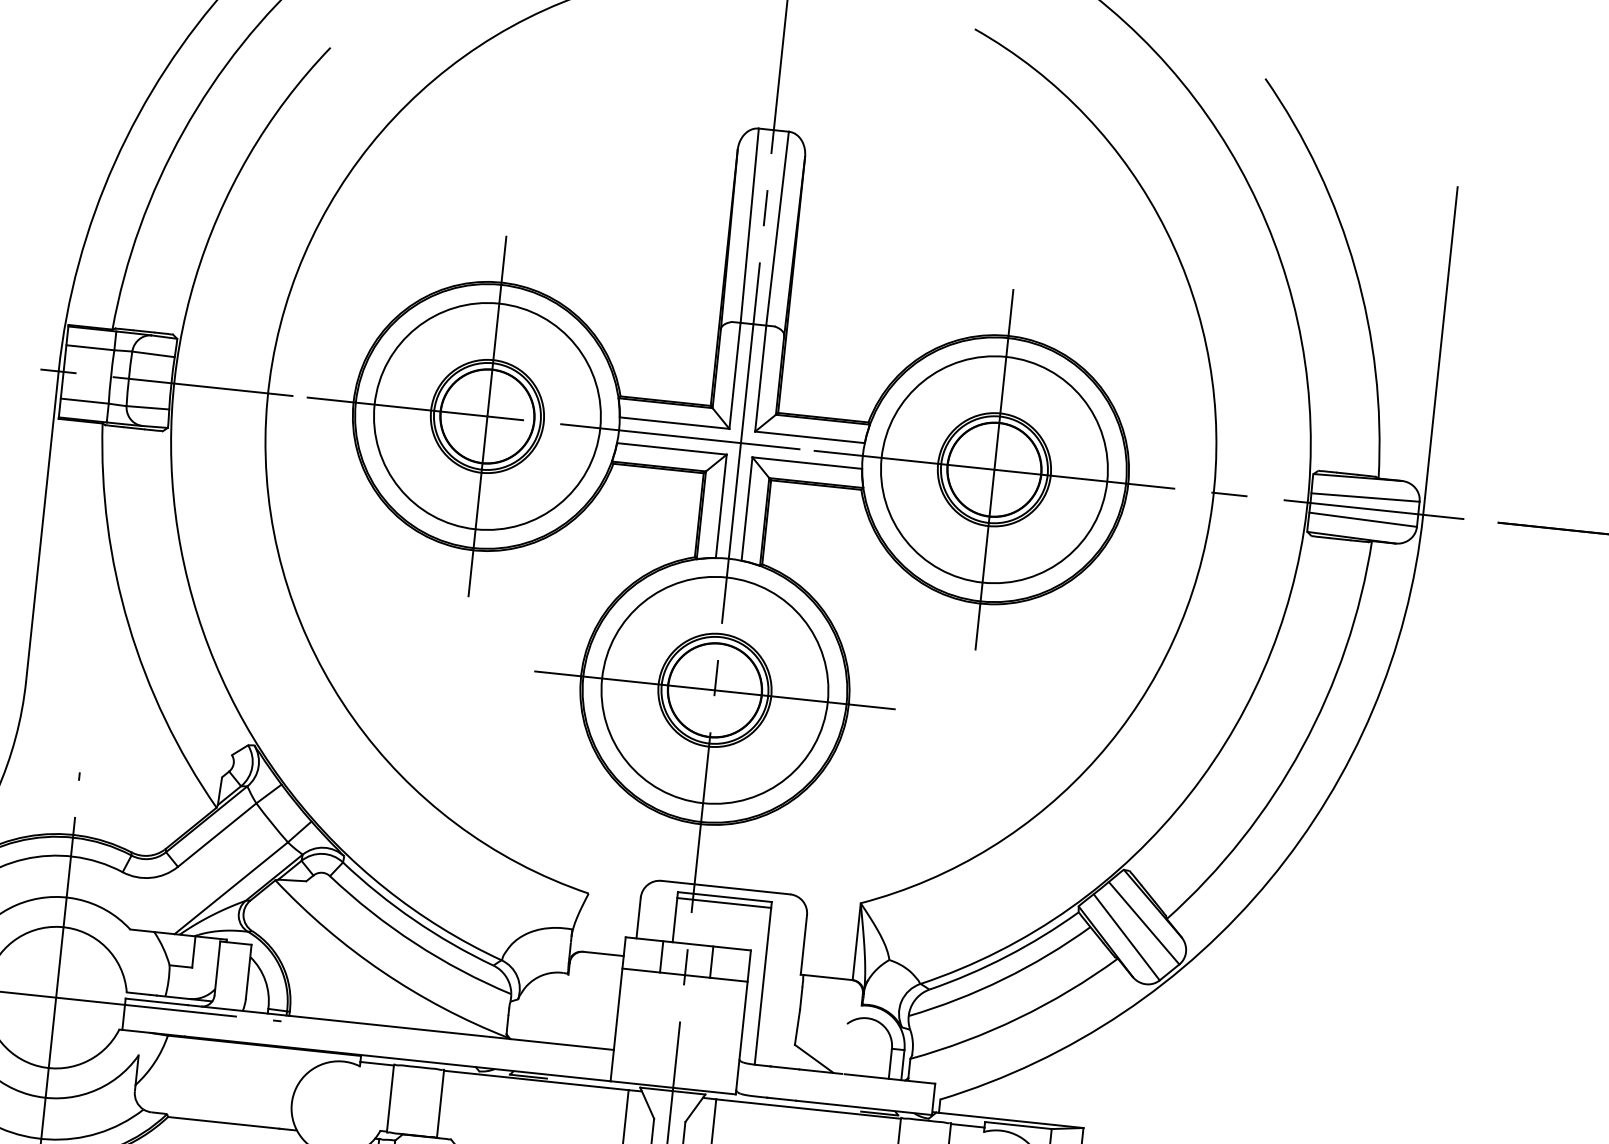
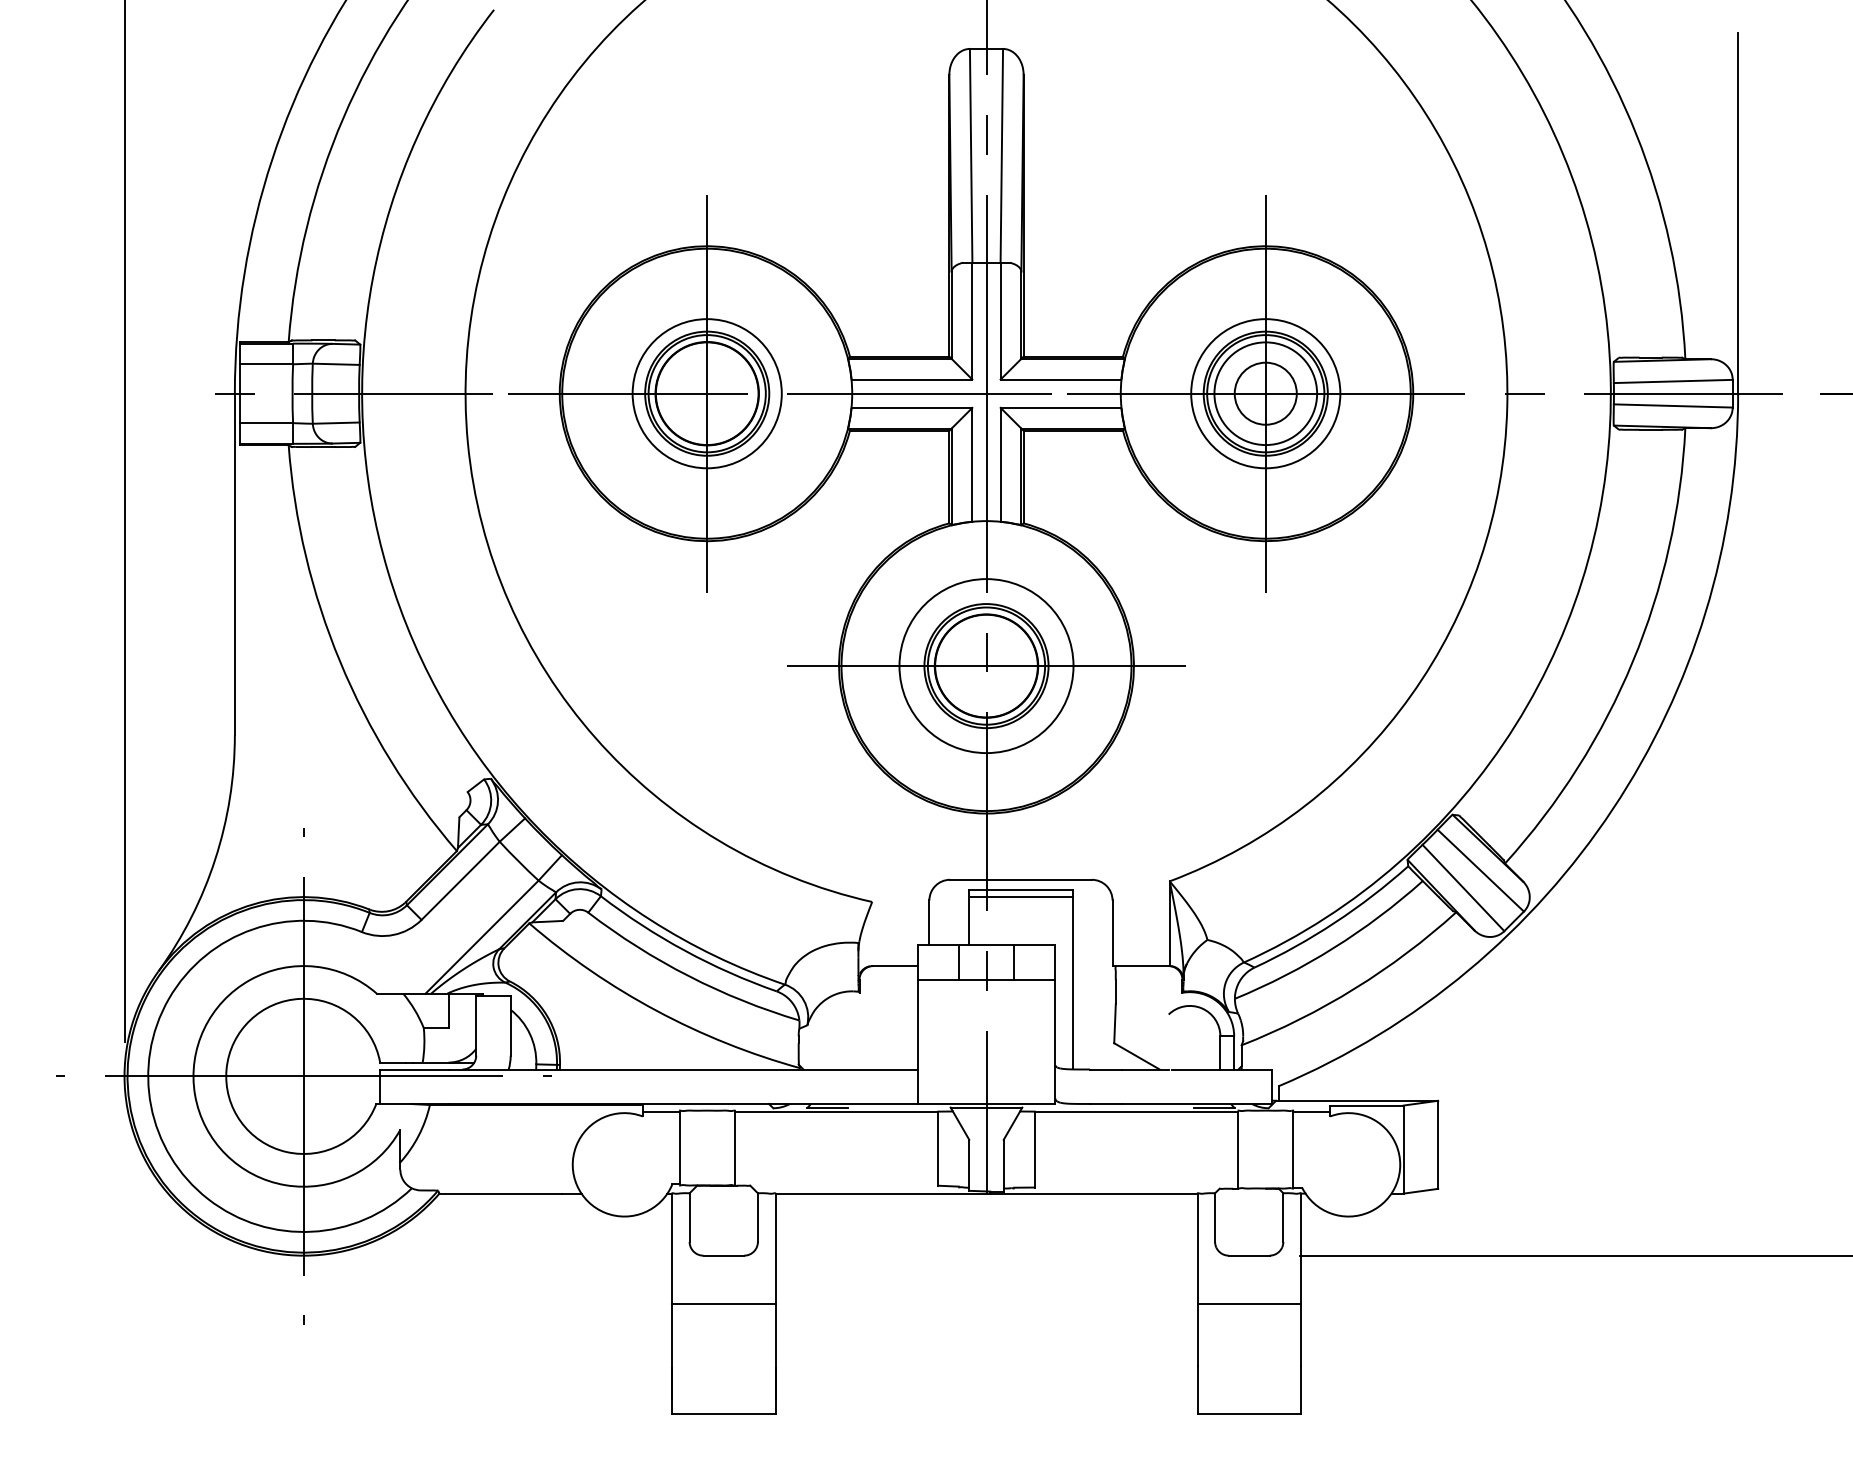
circle: (486, 416) -> (706, 393), size x0.6
circle: (994, 469) -> (1265, 393), size x0.6
circle: (994, 469) -> (1265, 393), size x0.6
circle: (715, 689) -> (986, 665), size x0.7

